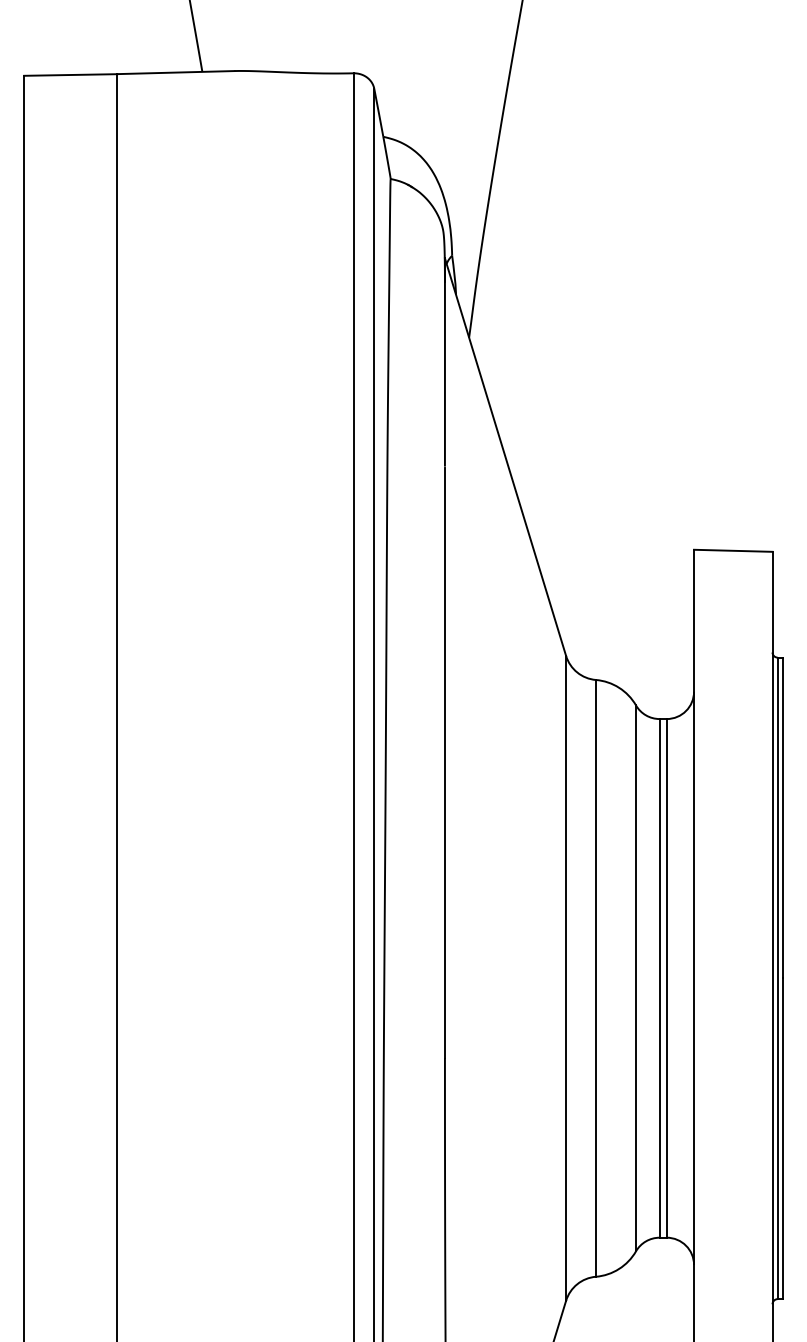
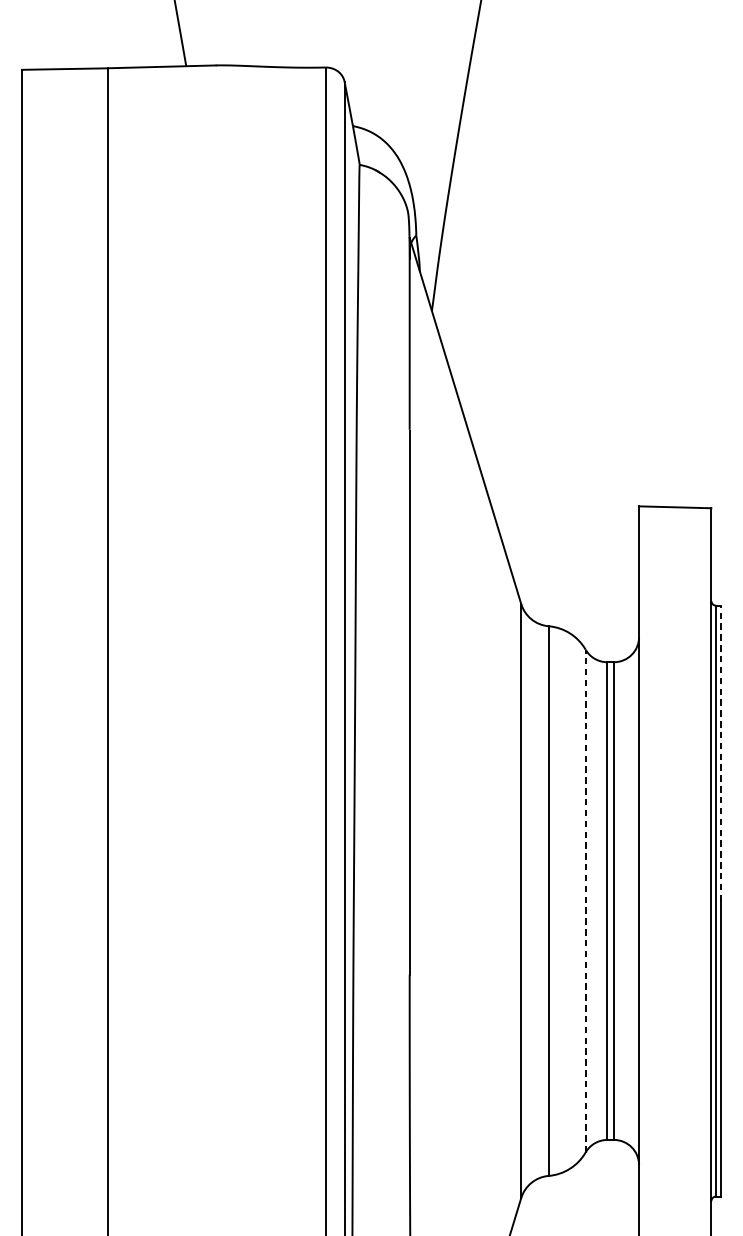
line: (782, 817) -> (720, 752), solid -> dashed
line: (636, 978) -> (586, 901), solid -> dashed

